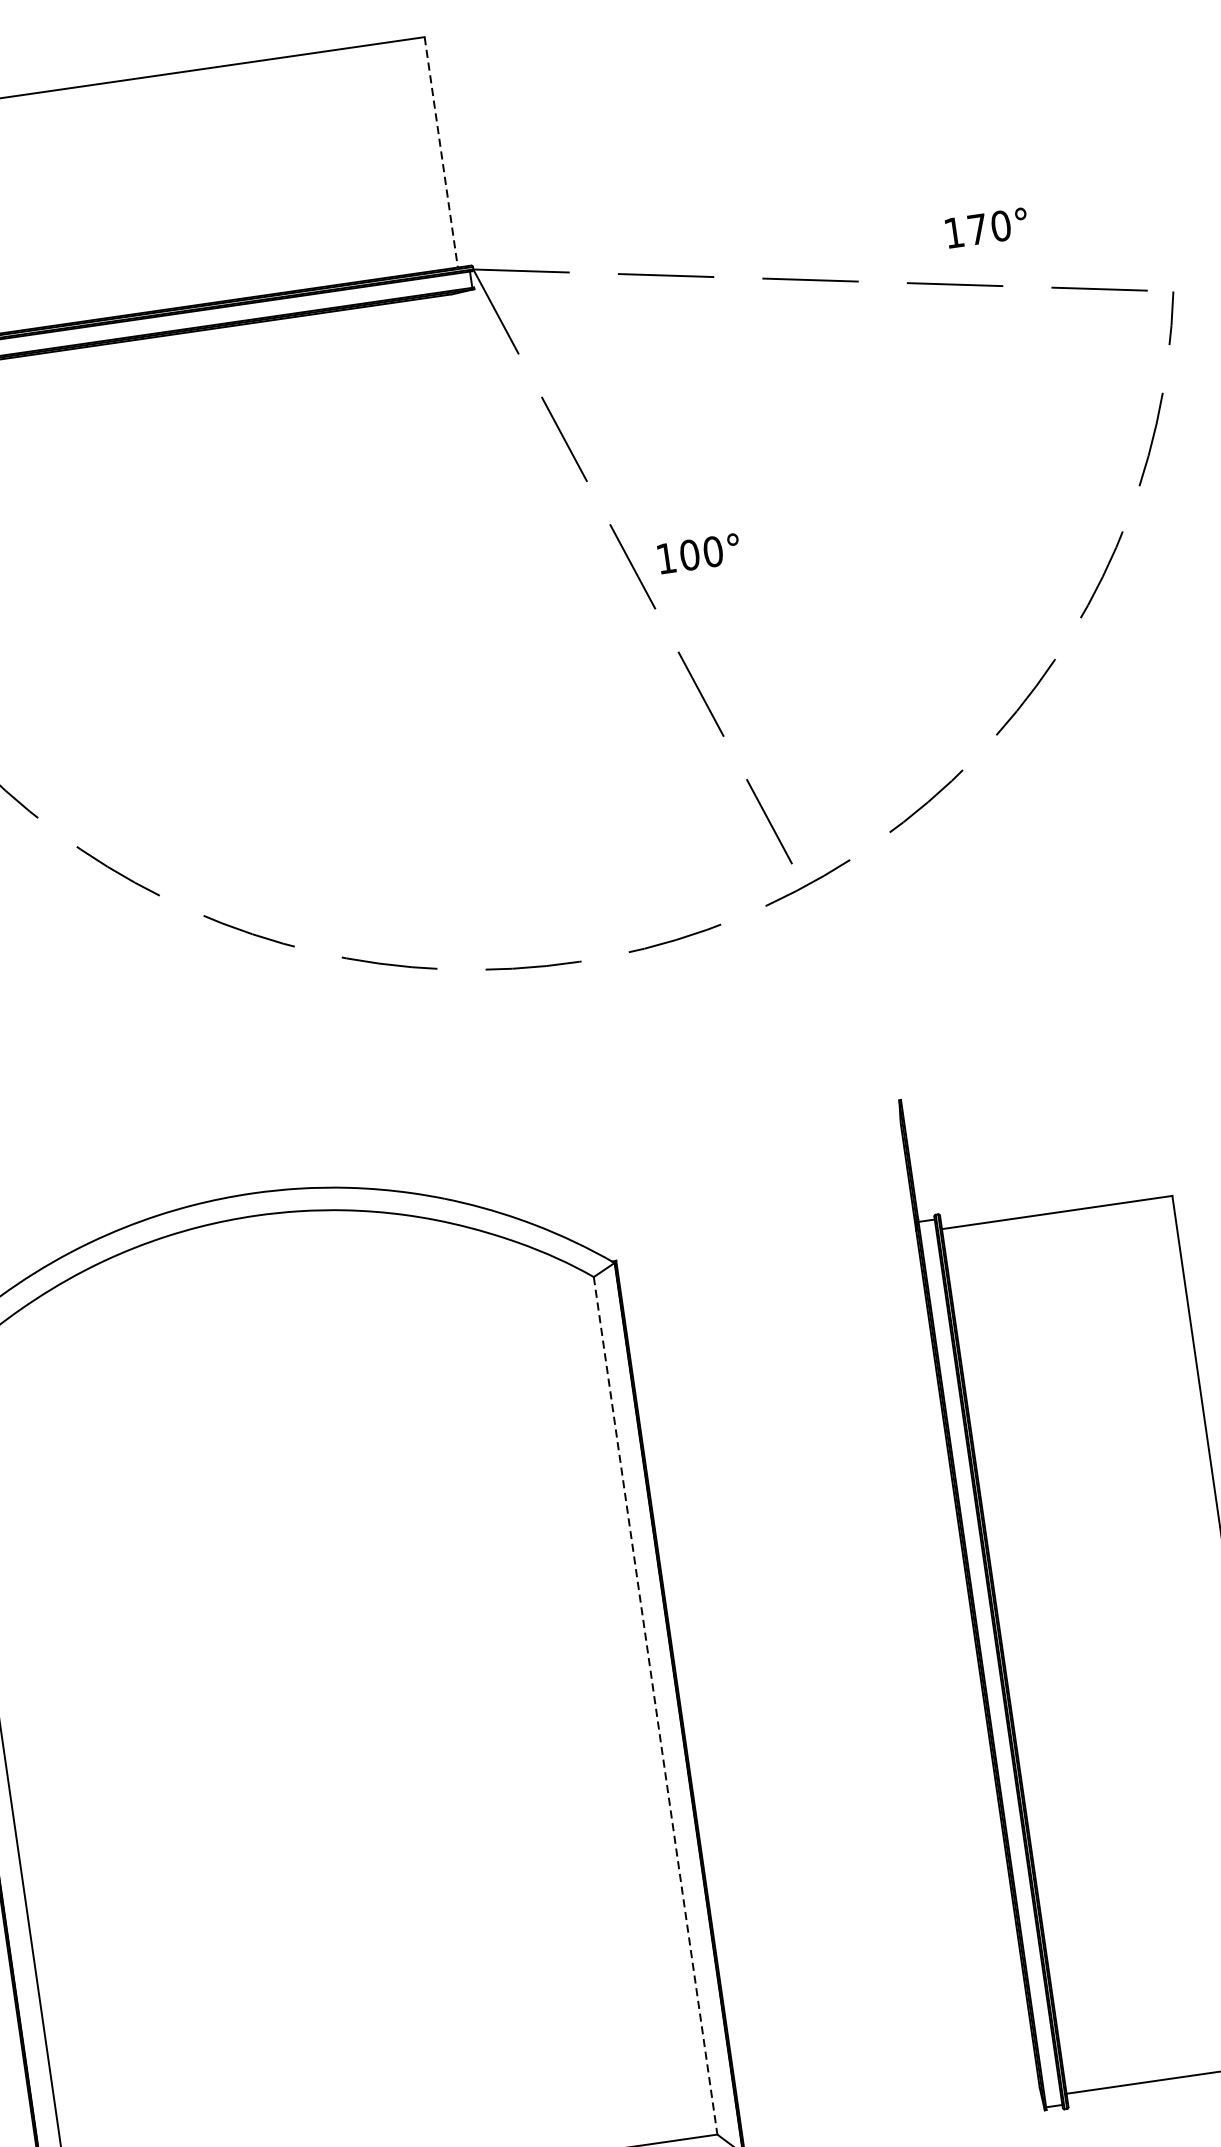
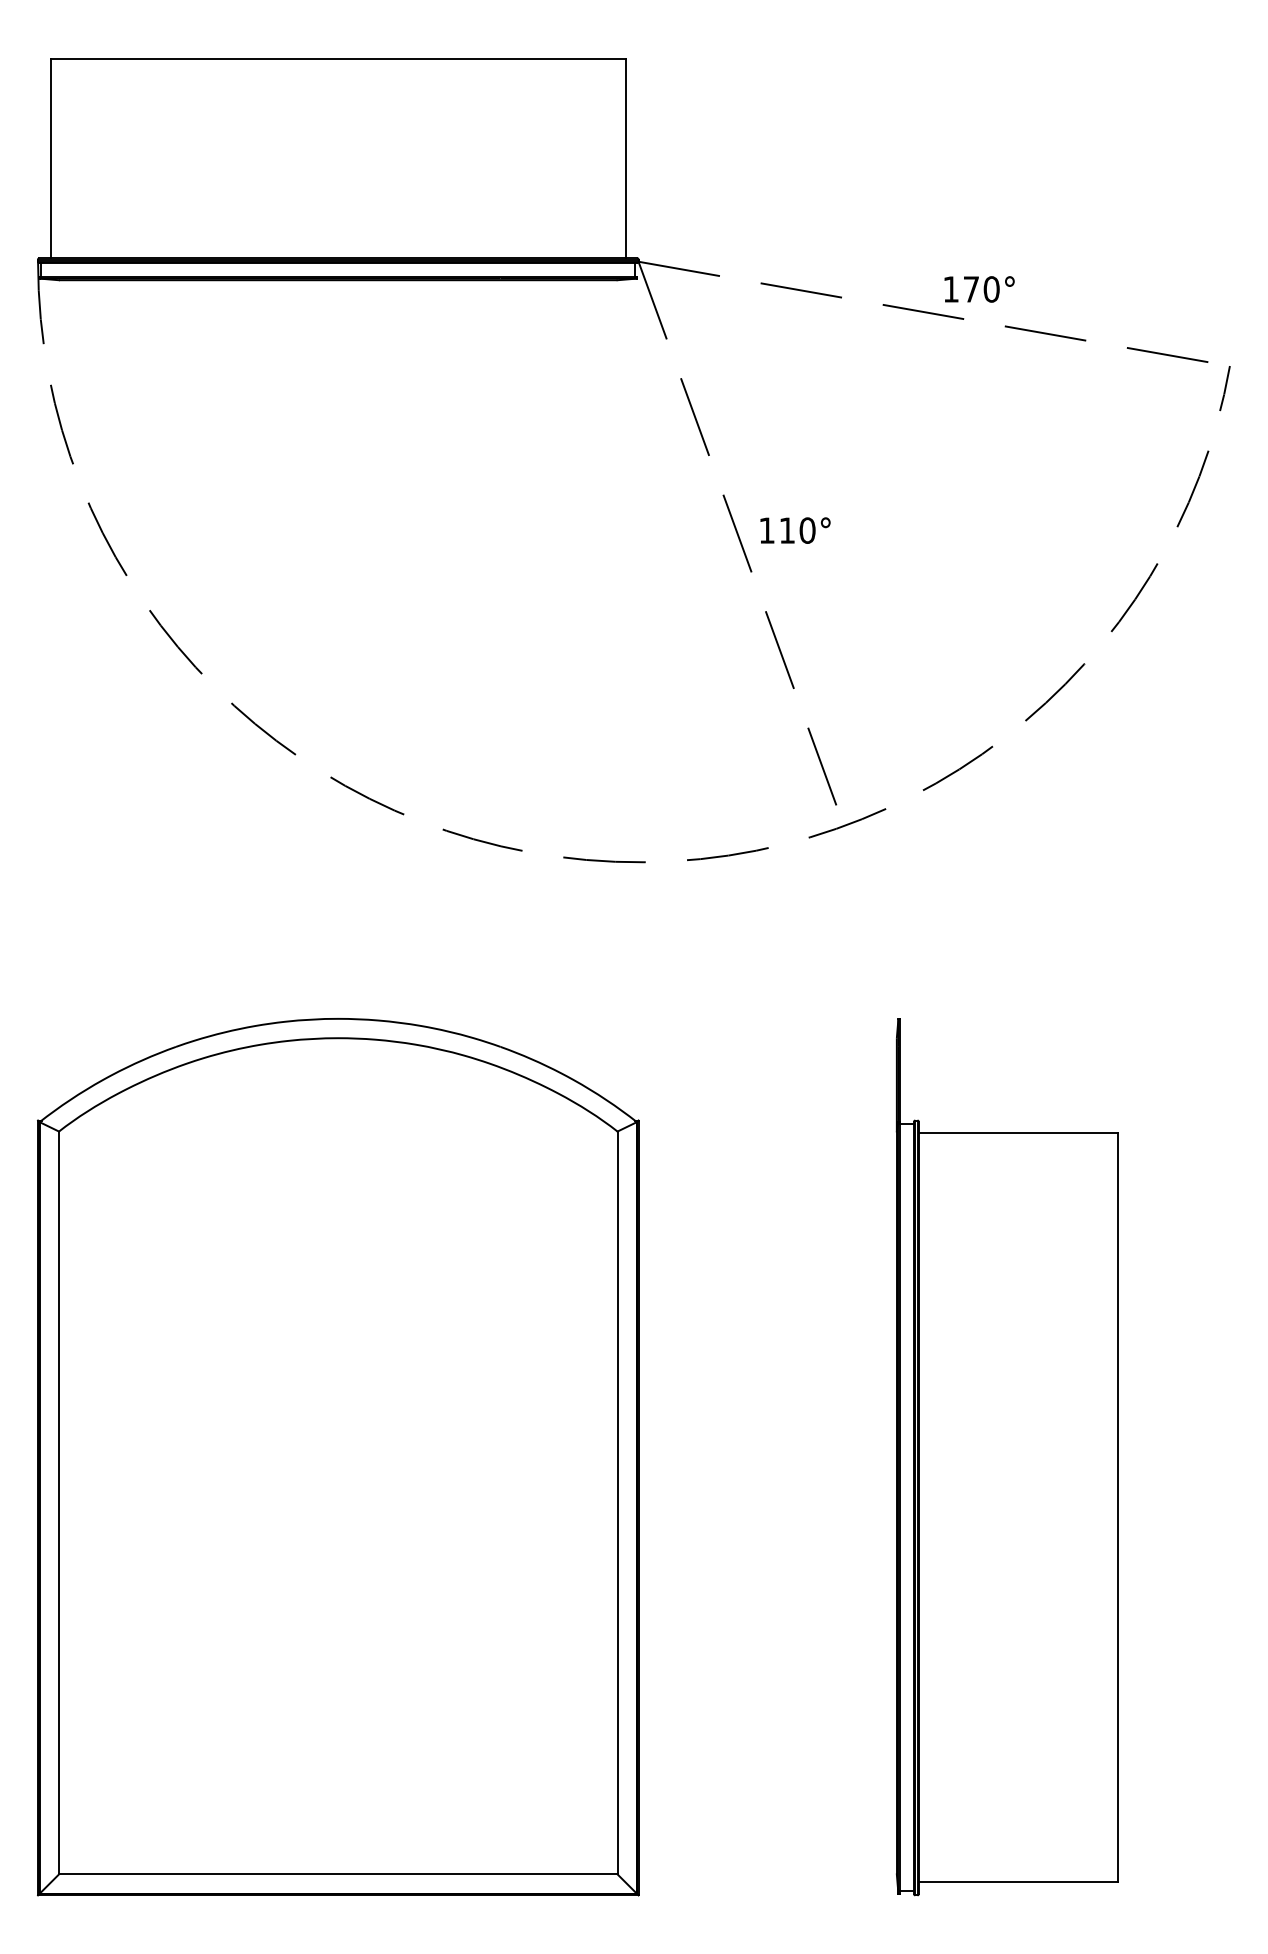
line: (441, 152) -> (625, 158), dashed -> solid
text: (986, 228) -> (979, 289), moved
text: (690, 554) -> (787, 530), 100° -> 110°
line: (655, 1706) -> (617, 1503), dashed -> solid

